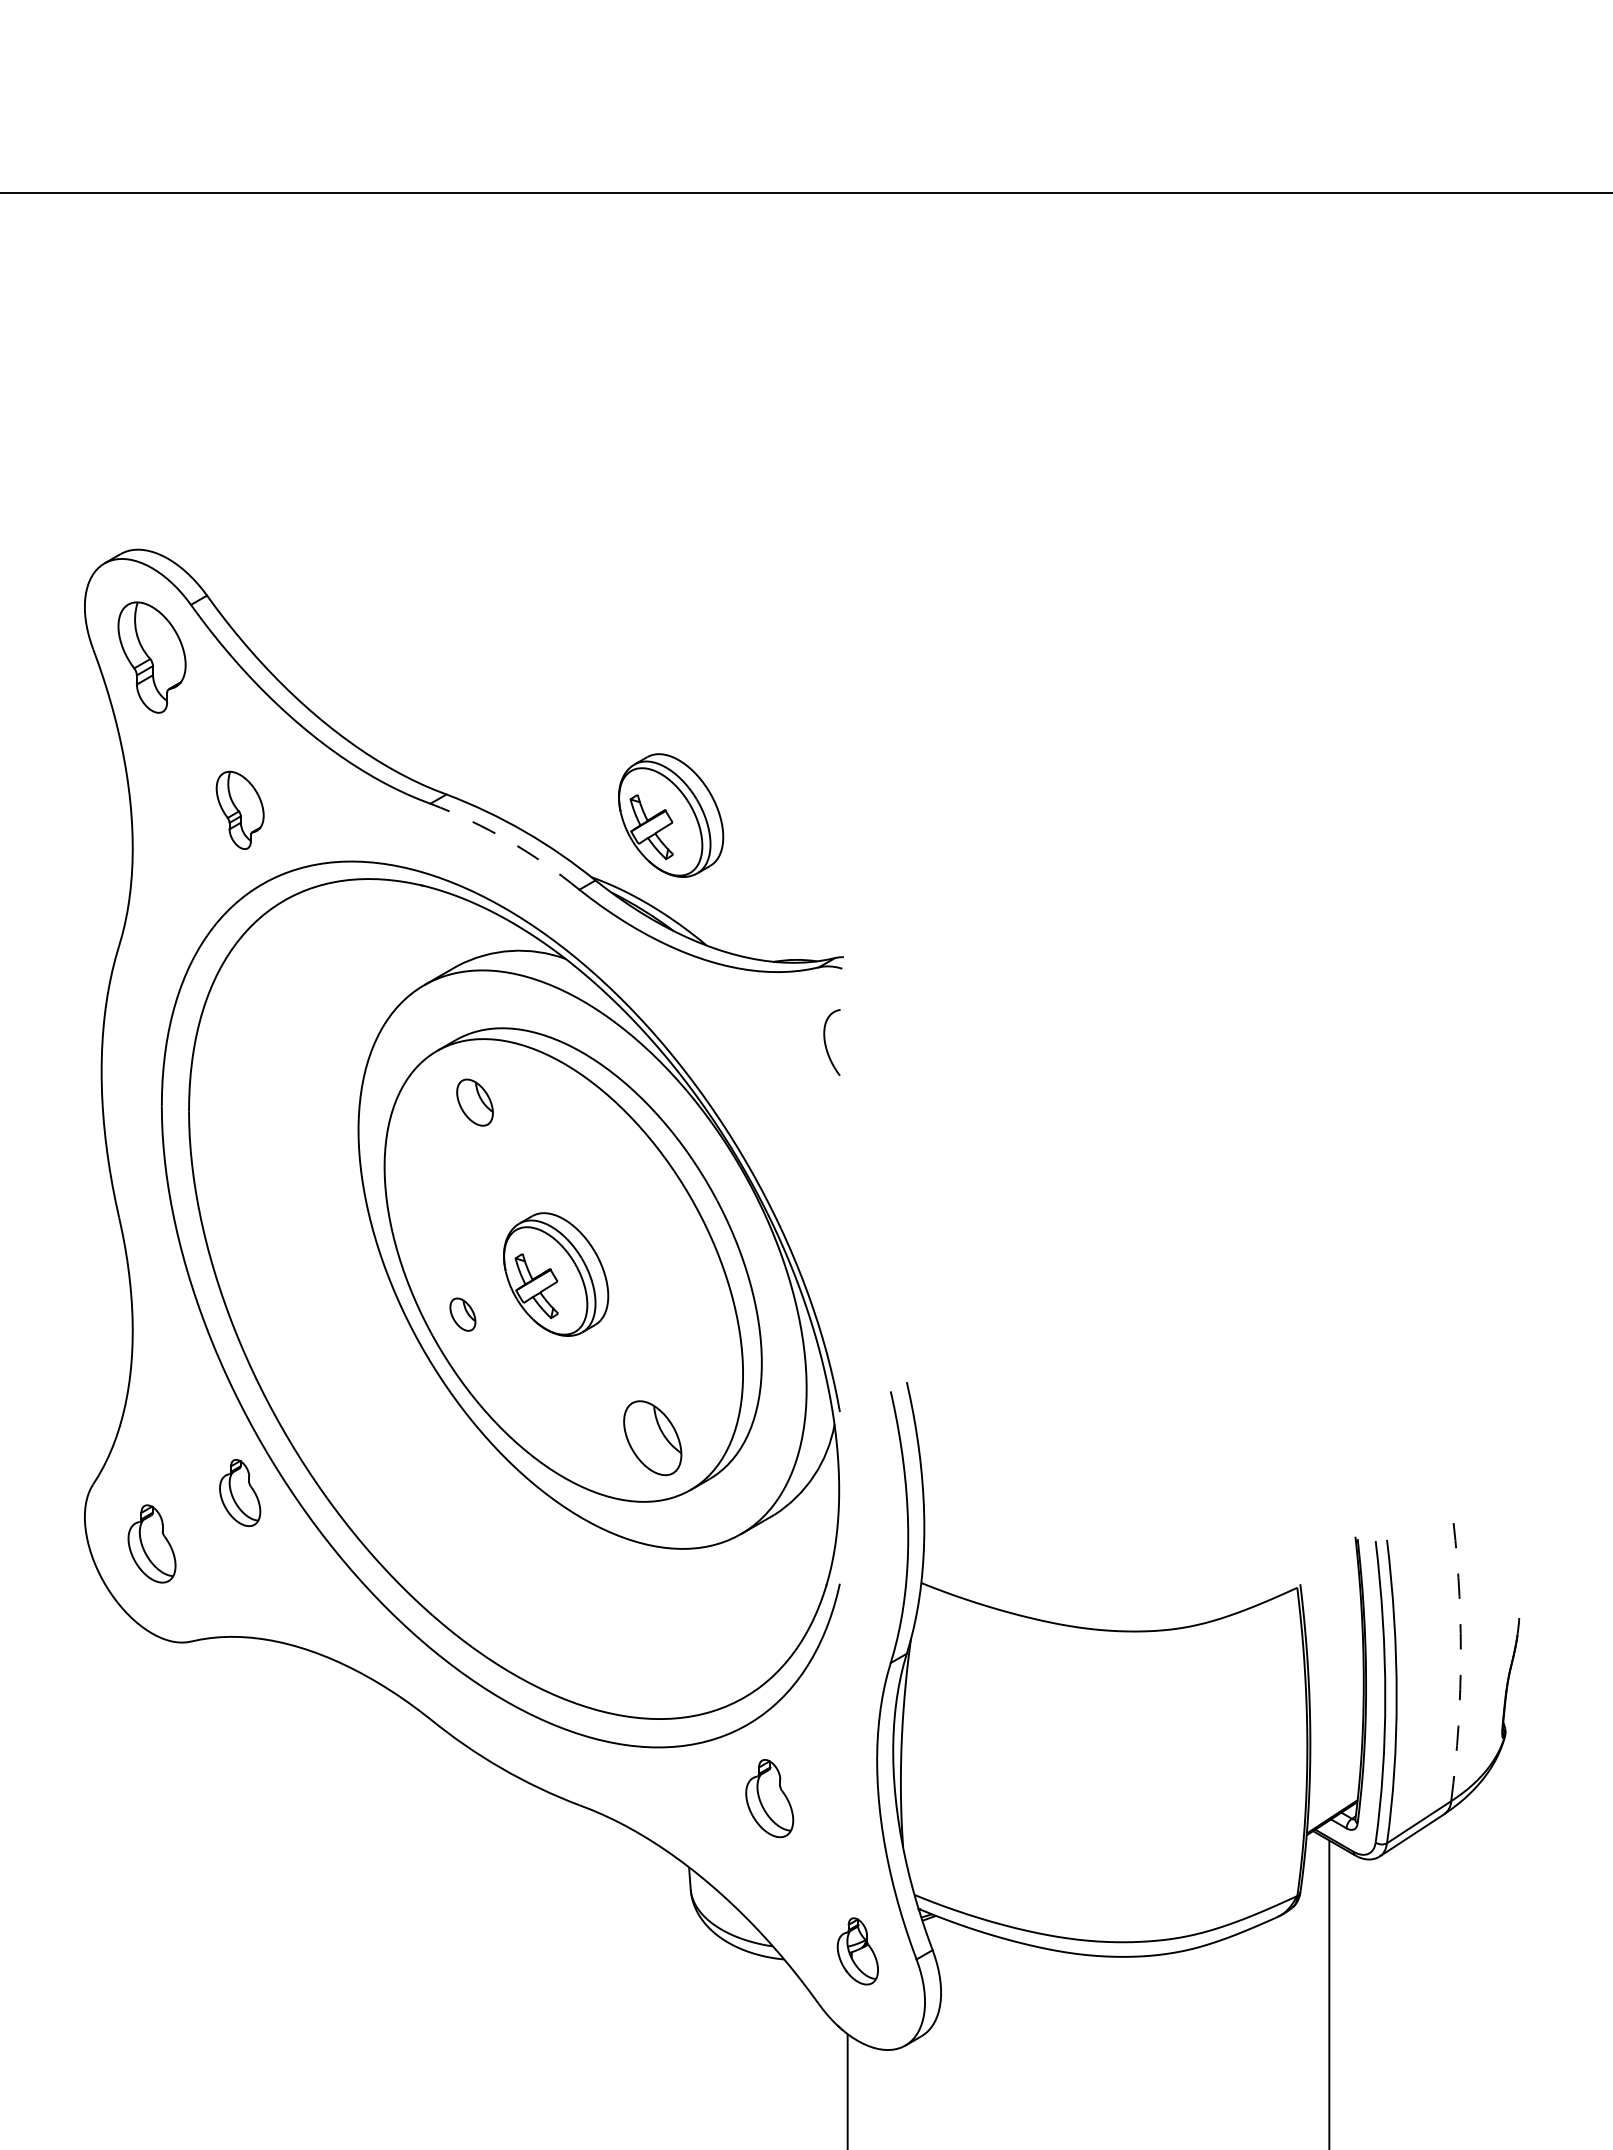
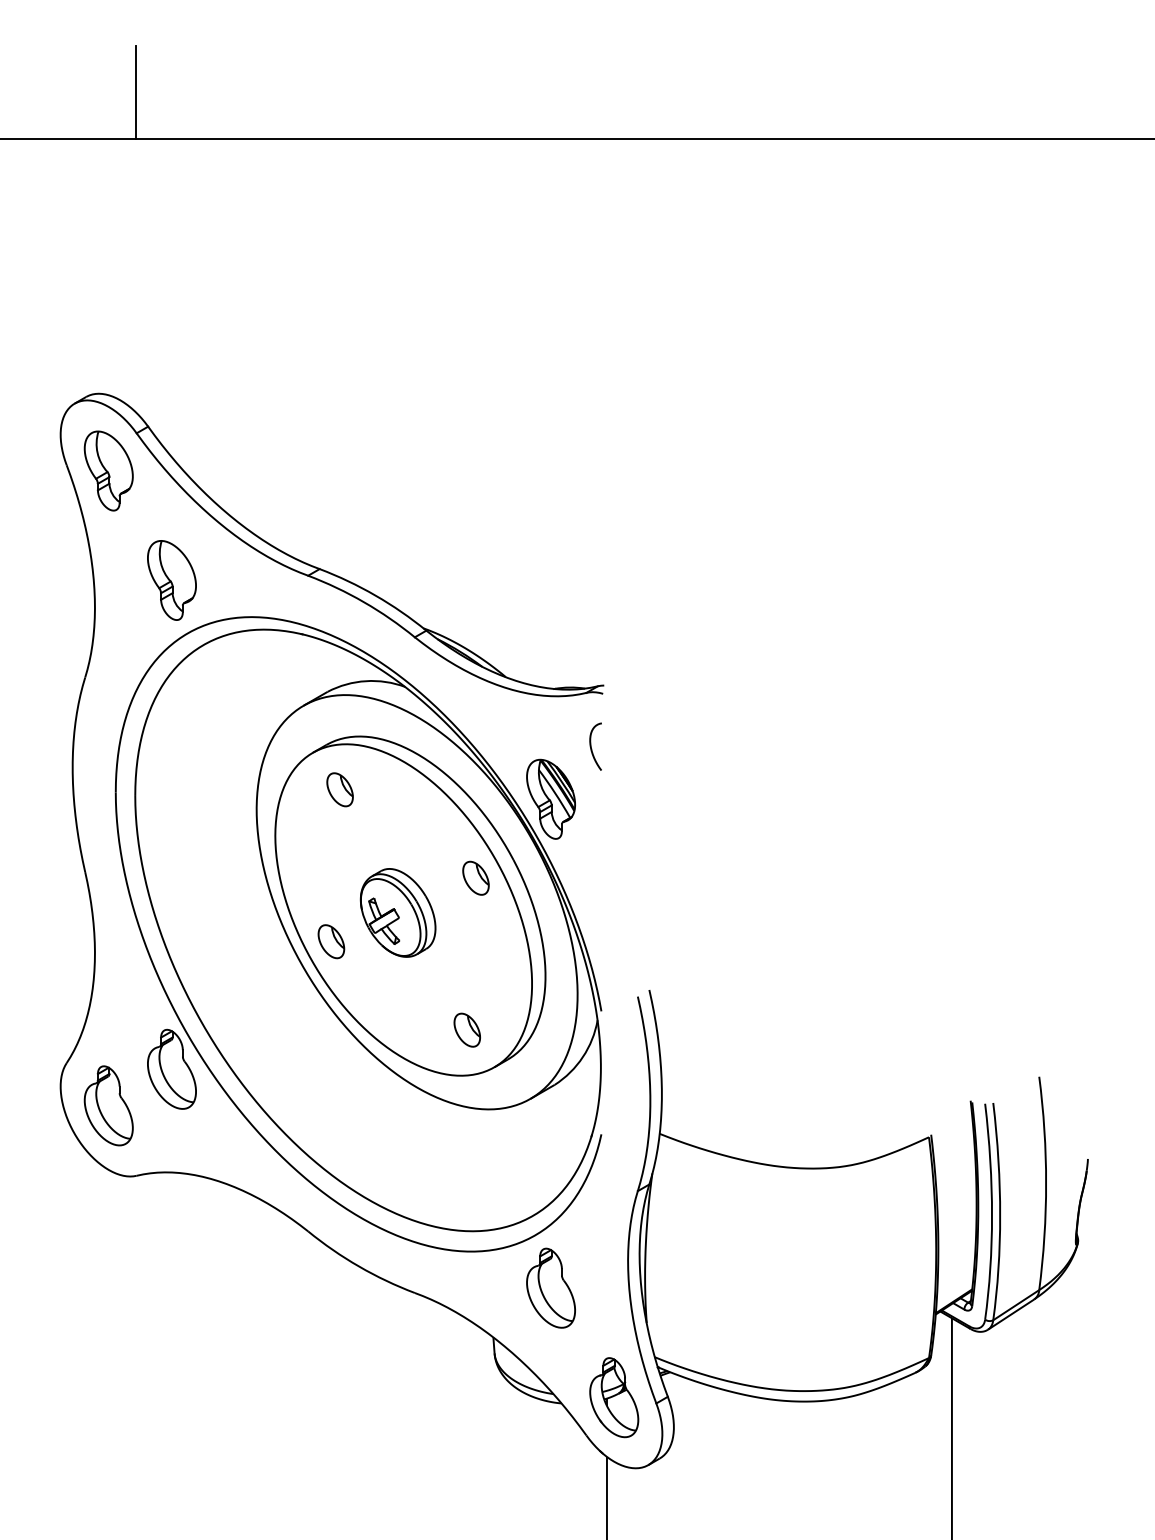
line: (190, 128) -> (136, 92), added
part: (239, 810) -> (171, 580), size x1.43
part: (671, 815) -> (480, 584), removed
arc: (508, 840) -> (364, 602), dashed -> solid
part: (769, 1115) -> (551, 799), added
part: (664, 1226) -> (475, 878), added
part: (462, 1314) -> (331, 941), size x1.43
part: (652, 1438) -> (467, 1030), size x0.62
part: (239, 1492) -> (171, 1069), size x1.67
part: (151, 1543) -> (108, 1105), size x1.43
arc: (1460, 1652) -> (1045, 1183), dashed -> solid
part: (769, 1798) -> (551, 1288), size x1.43
part: (857, 1951) -> (614, 1397), size x1.67

